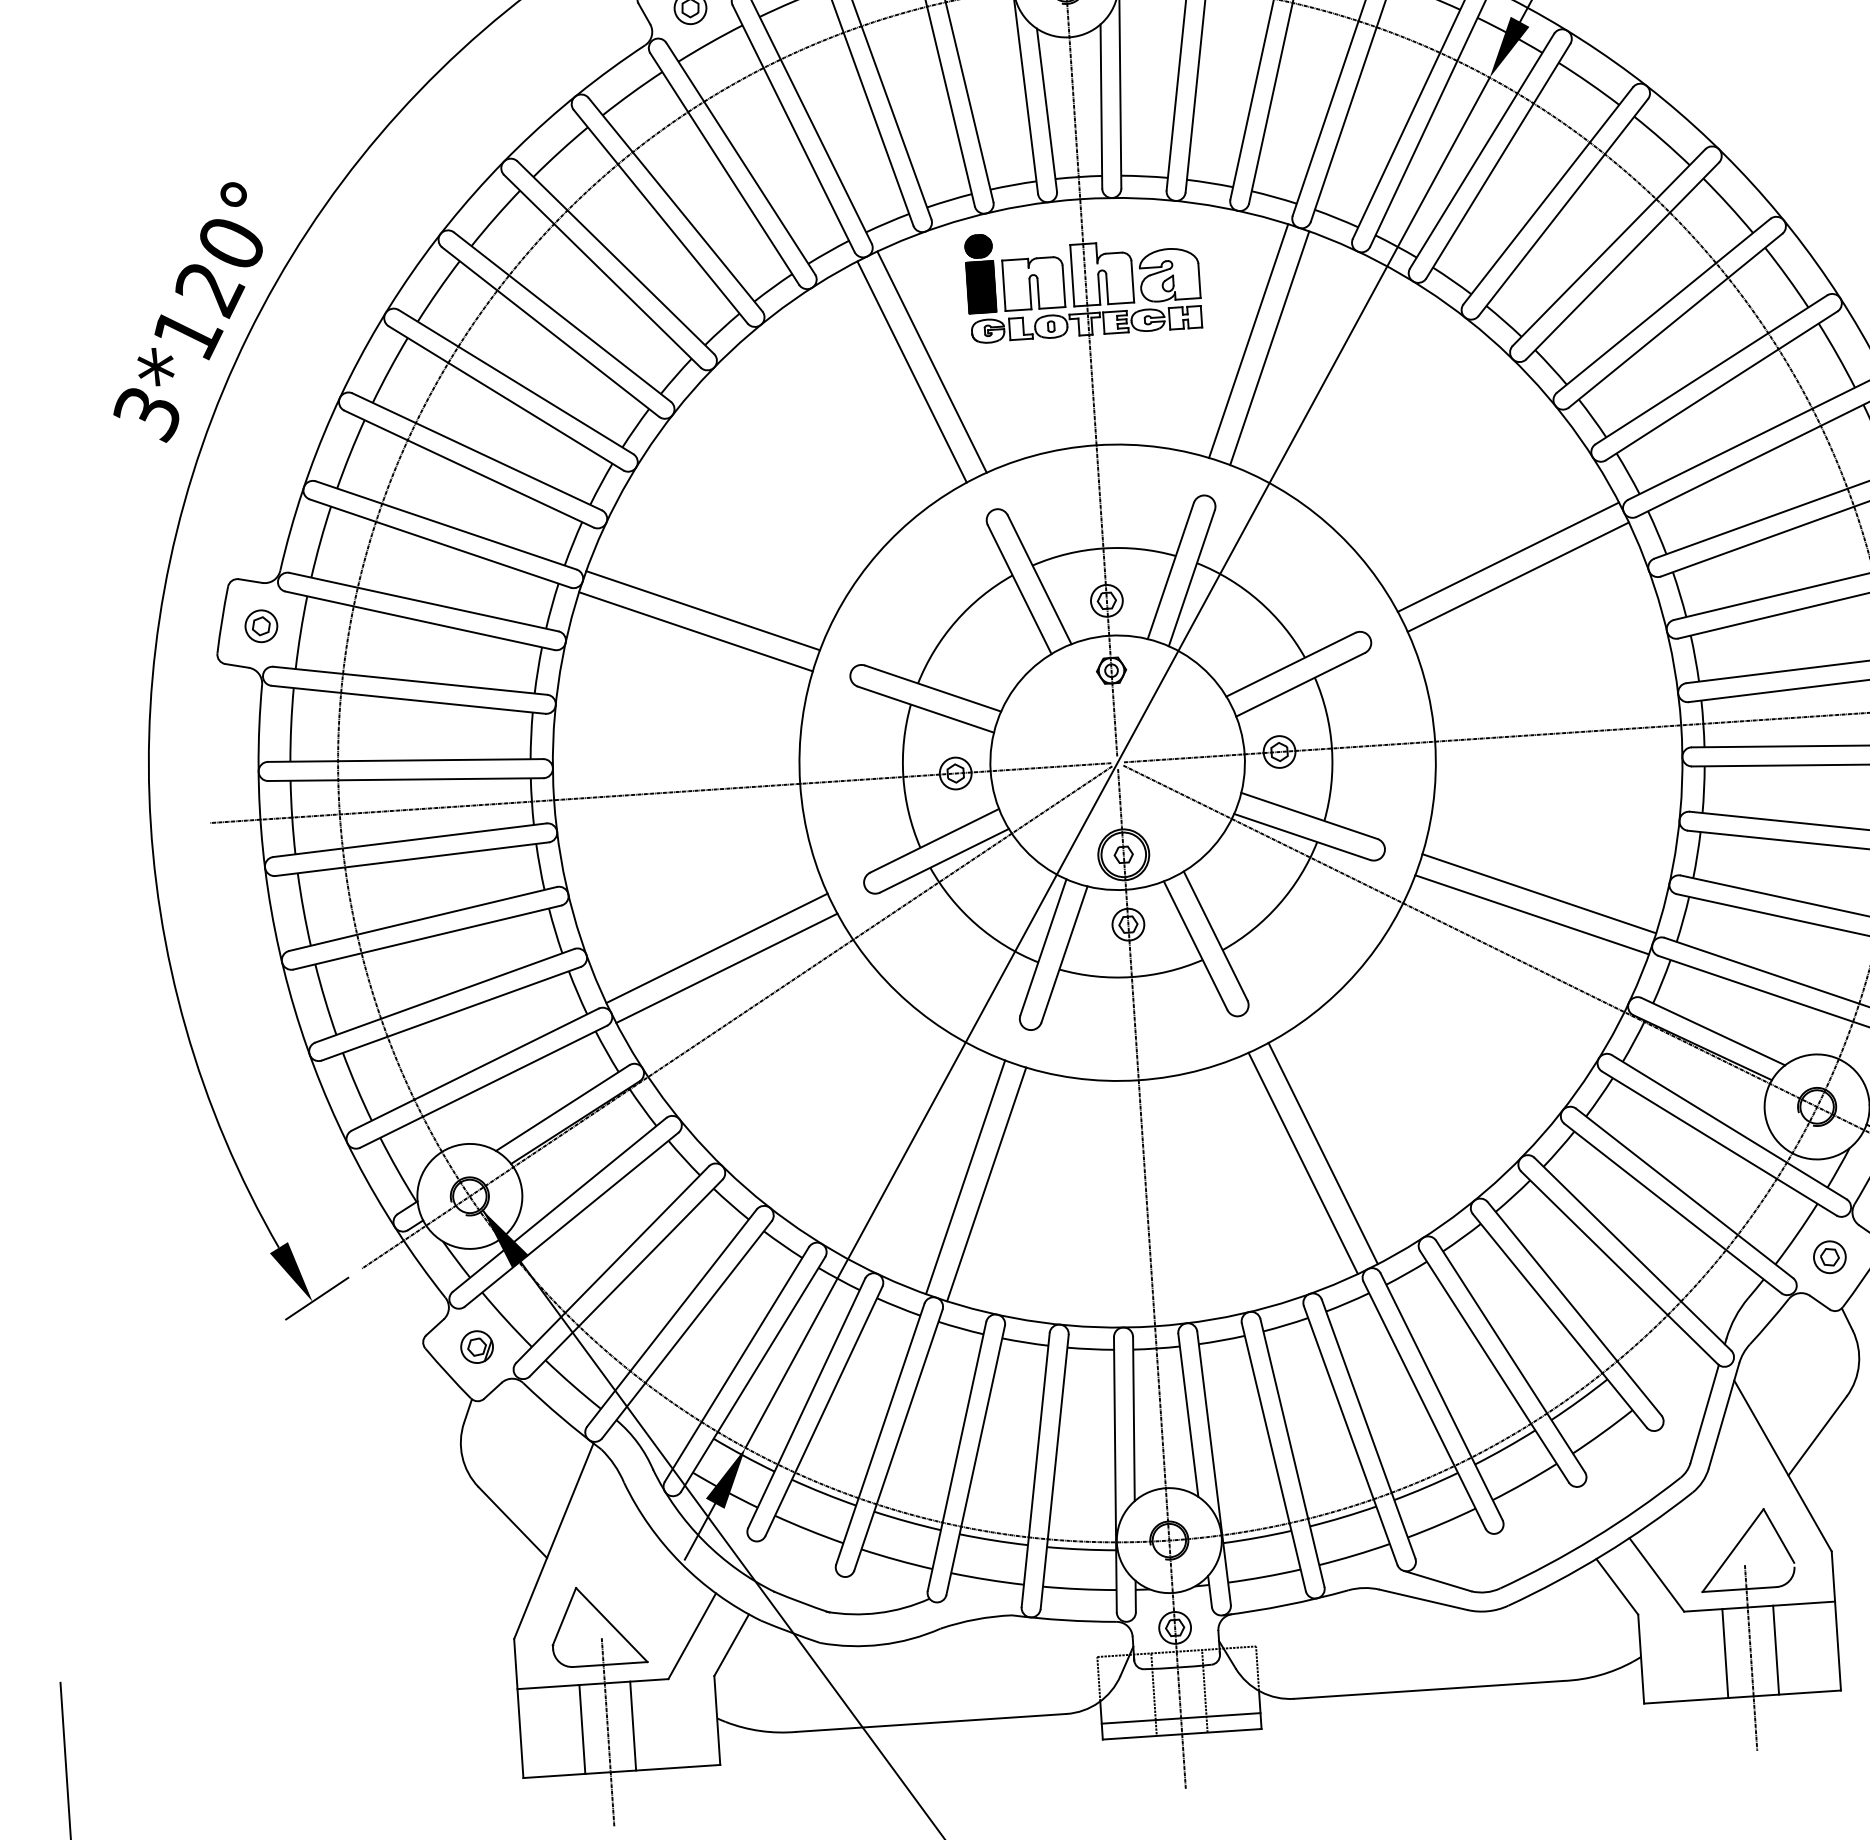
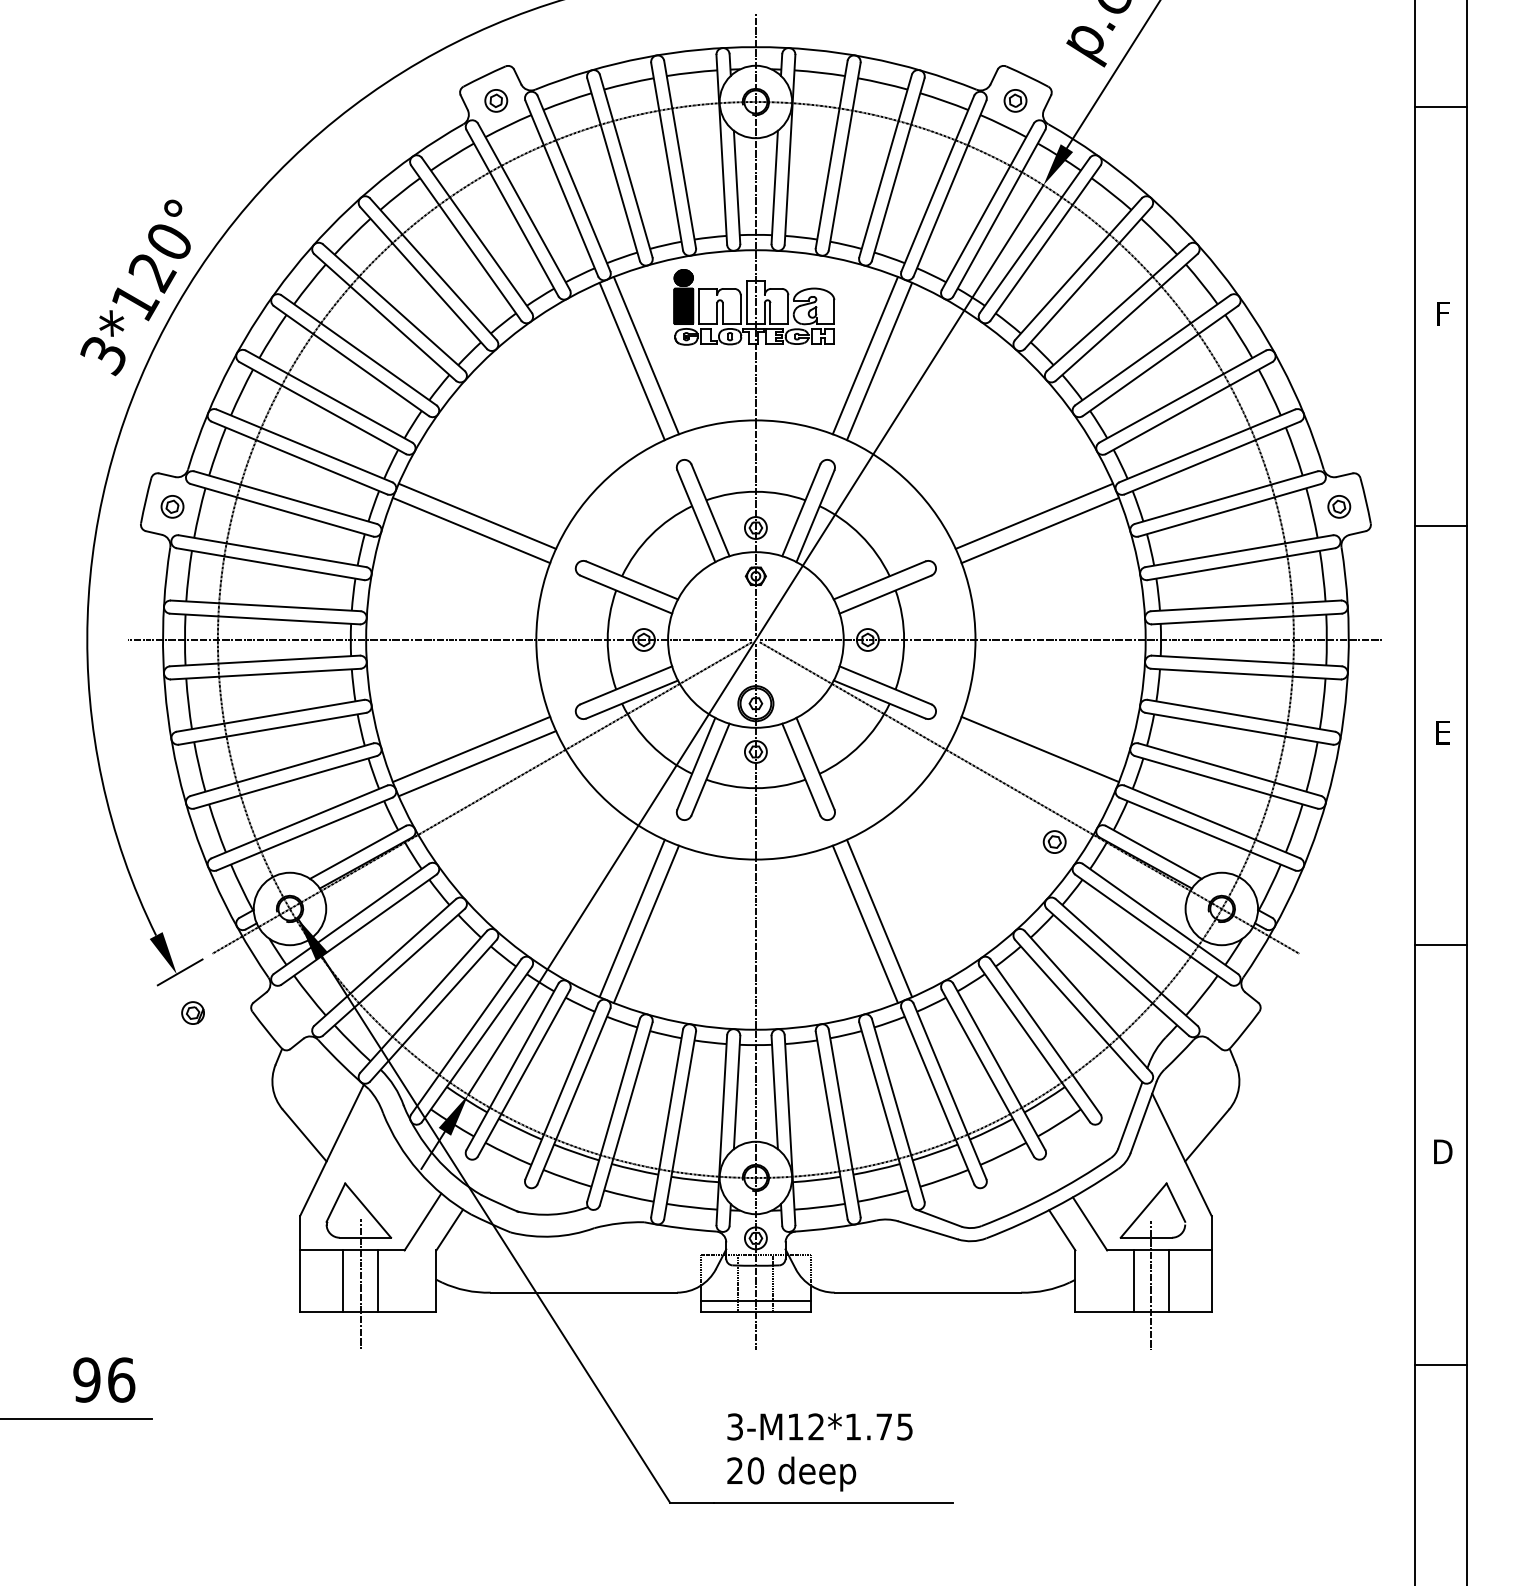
line: (1532, 914) -> (1034, 763), removed
part: (1829, 1256) -> (1054, 841), moved
part: (476, 1346) -> (192, 1012), moved

